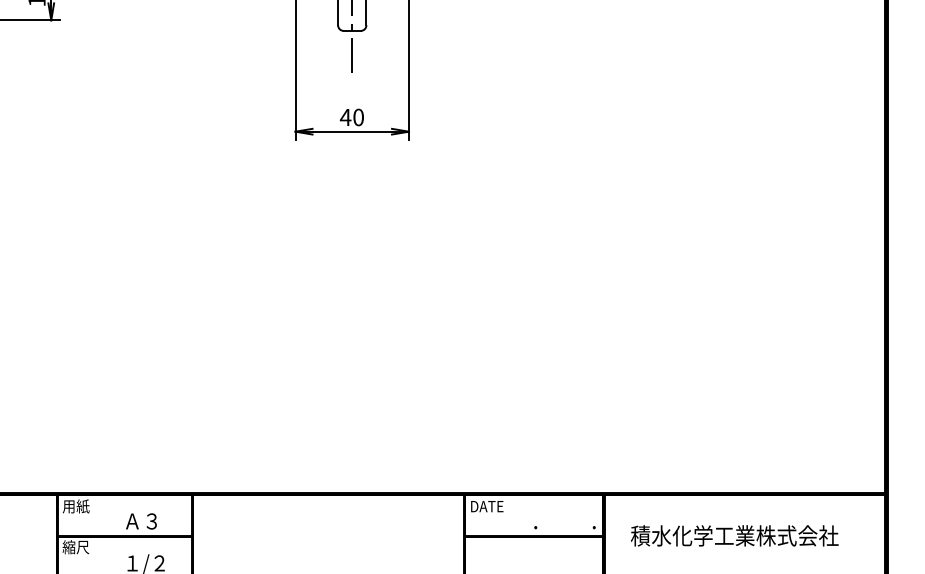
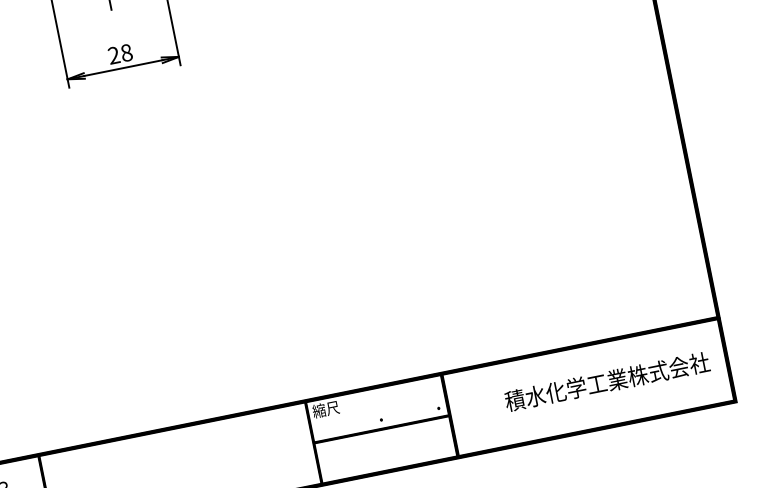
text: (351, 116) -> (119, 53), 40 -> 28
text: (486, 506) -> (328, 408), DATE -> 縮尺
text: (734, 535) -> (606, 381), moved

